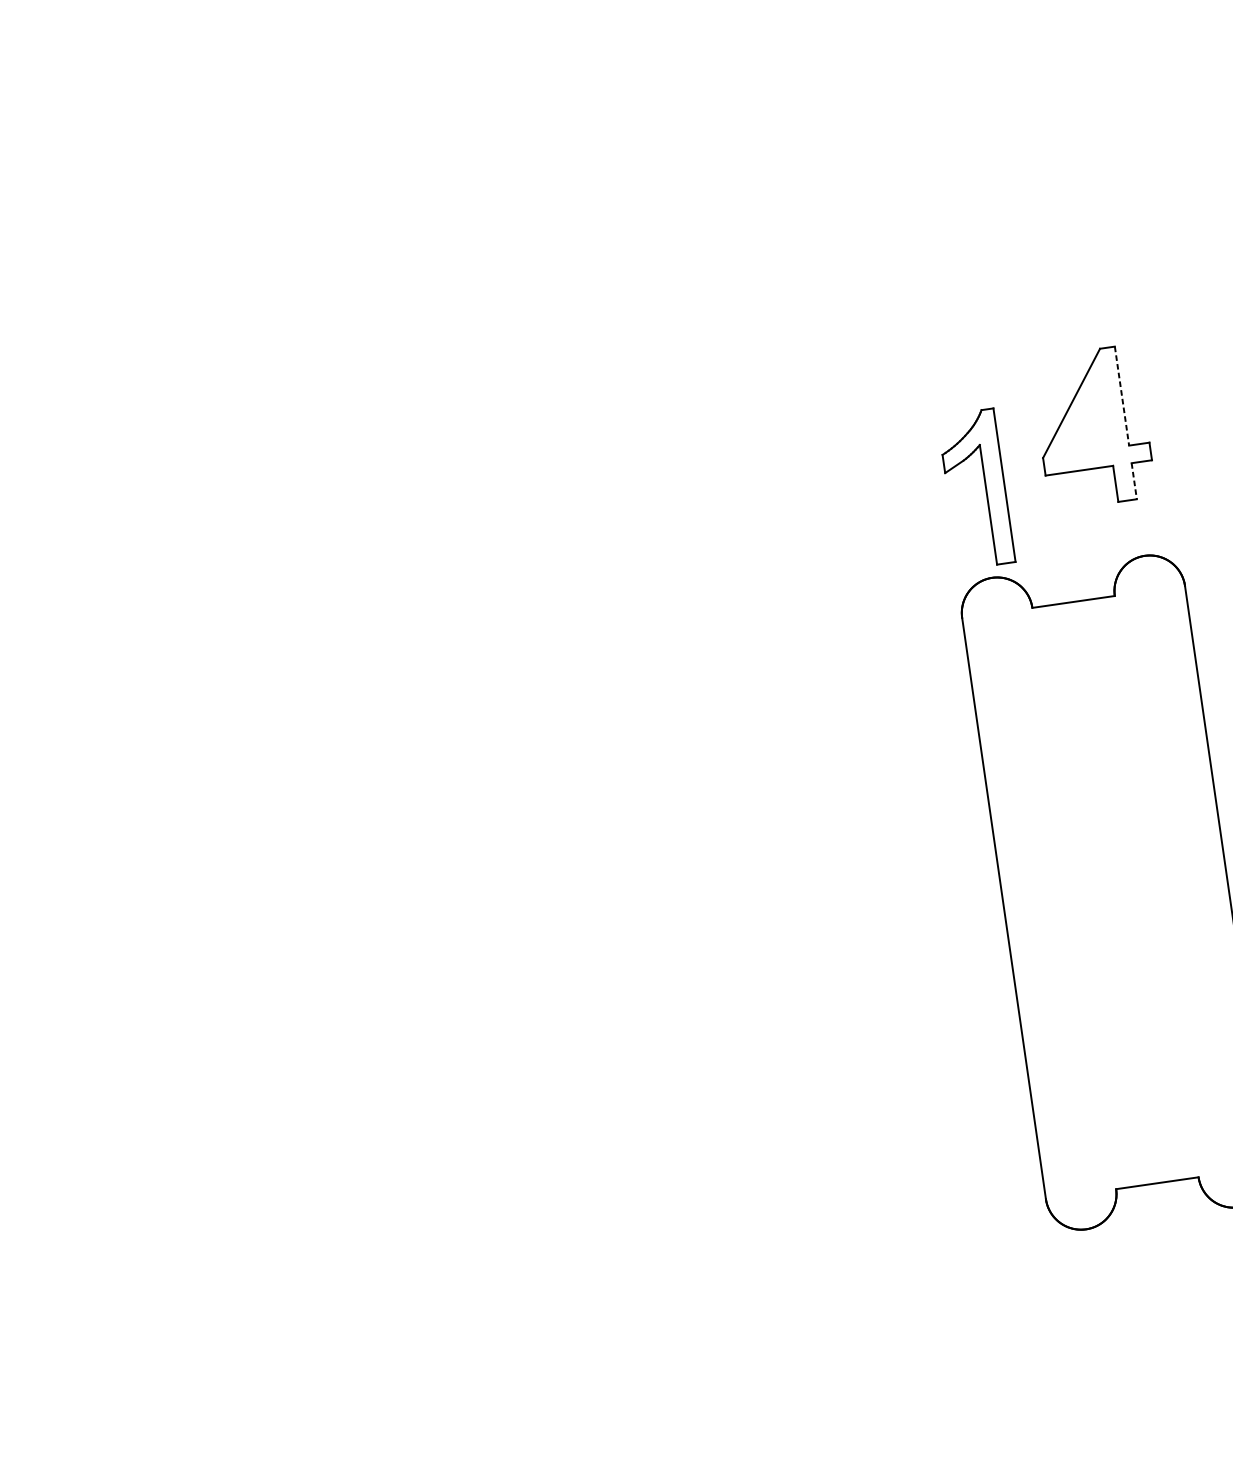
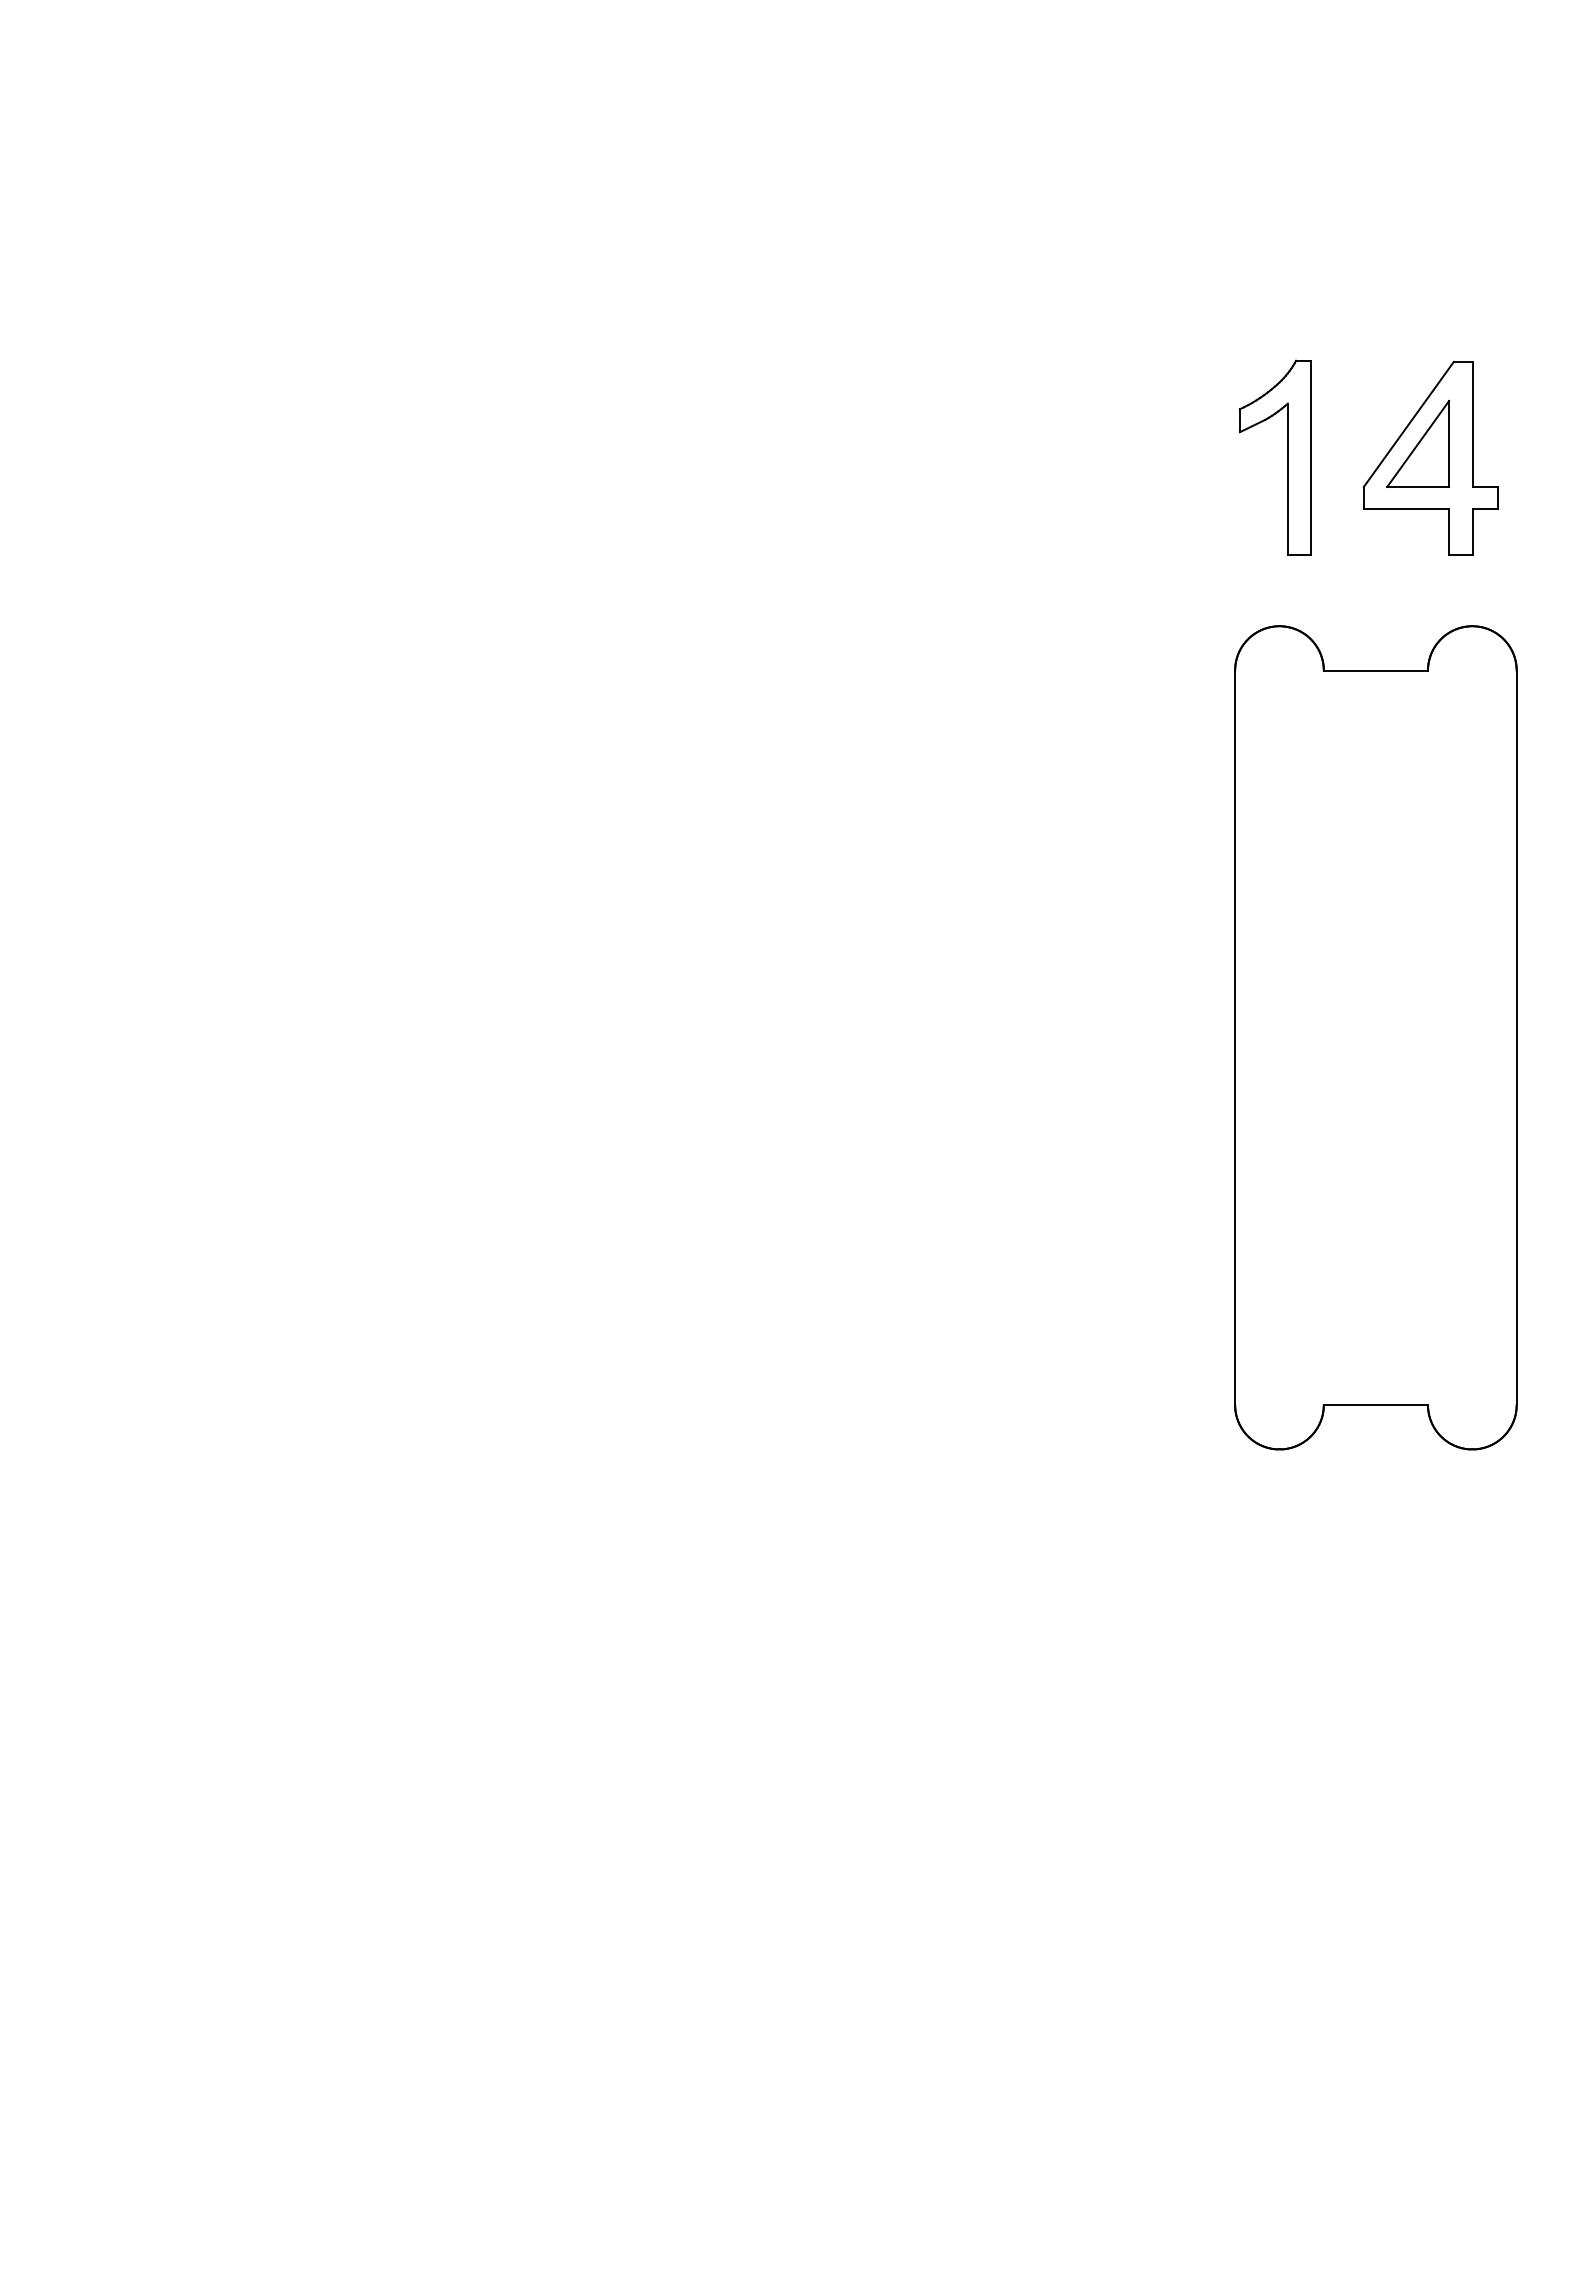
line: (1121, 396) -> (1472, 424), dashed -> solid
part: (1081, 417) -> (1418, 443), added
line: (1134, 481) -> (1472, 532), dashed -> solid
part: (985, 487) -> (1287, 457), moved

